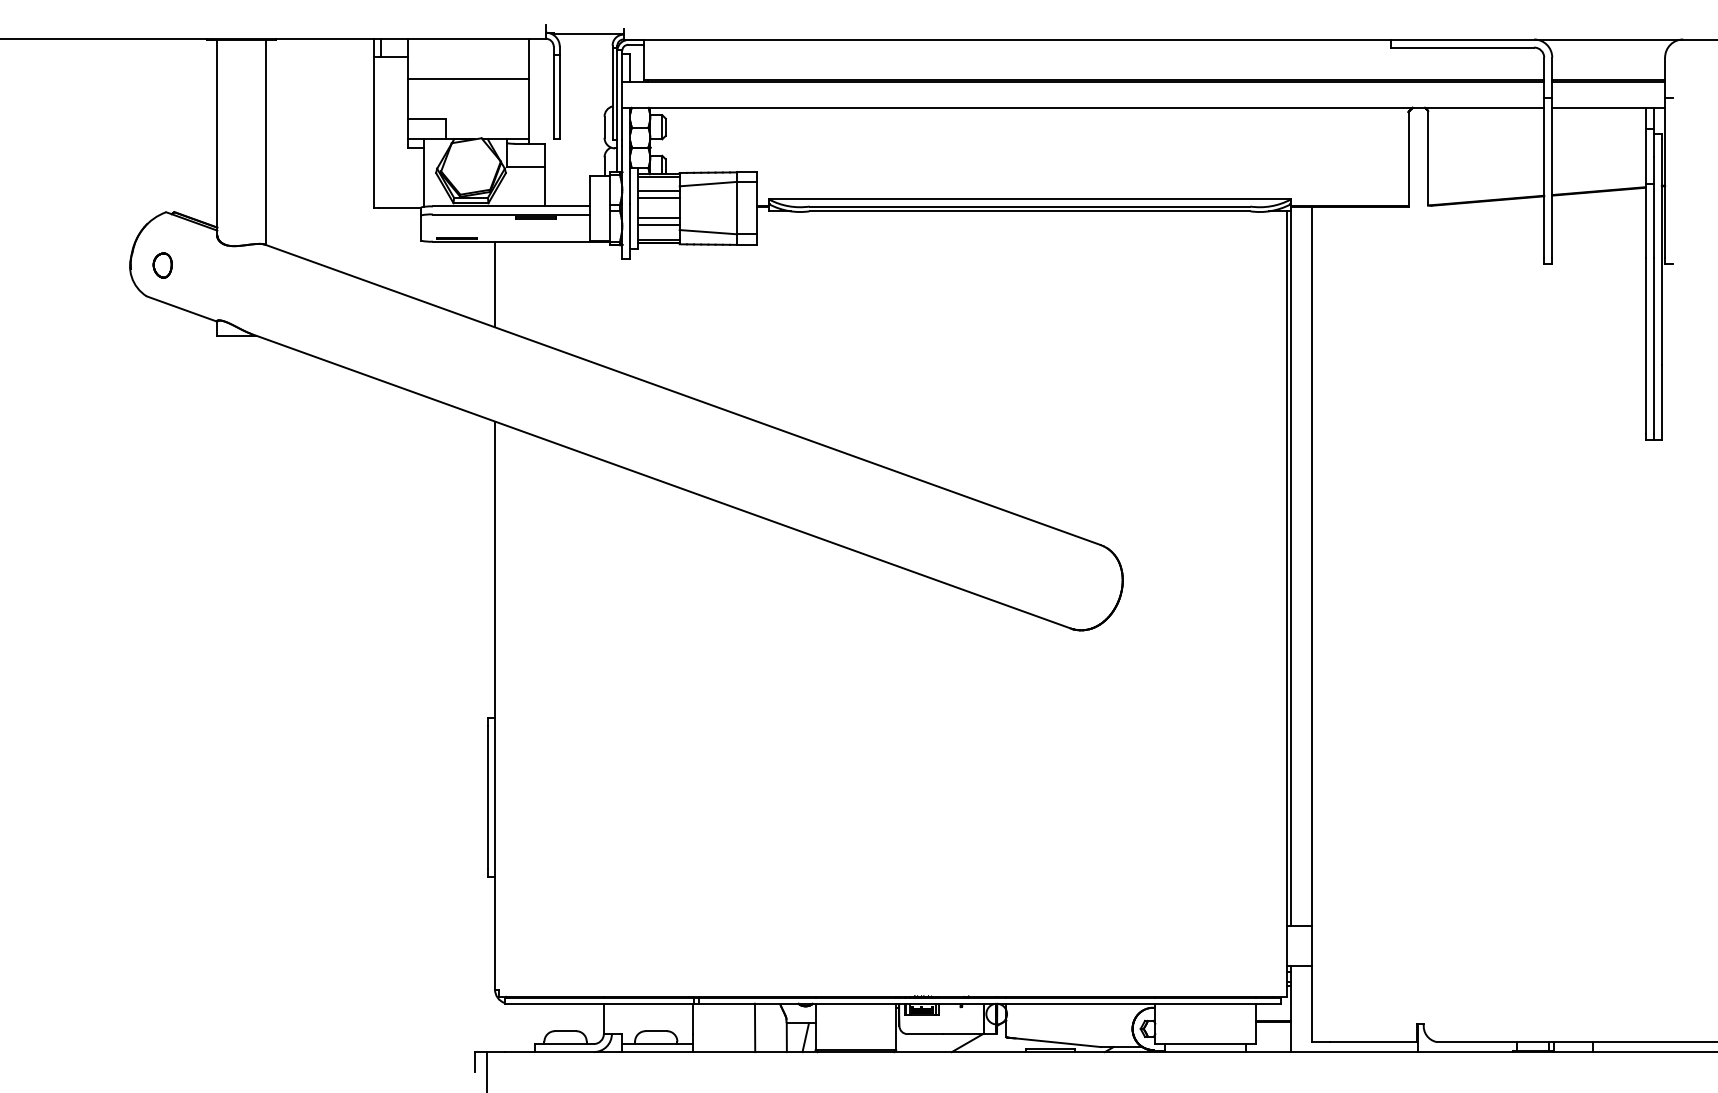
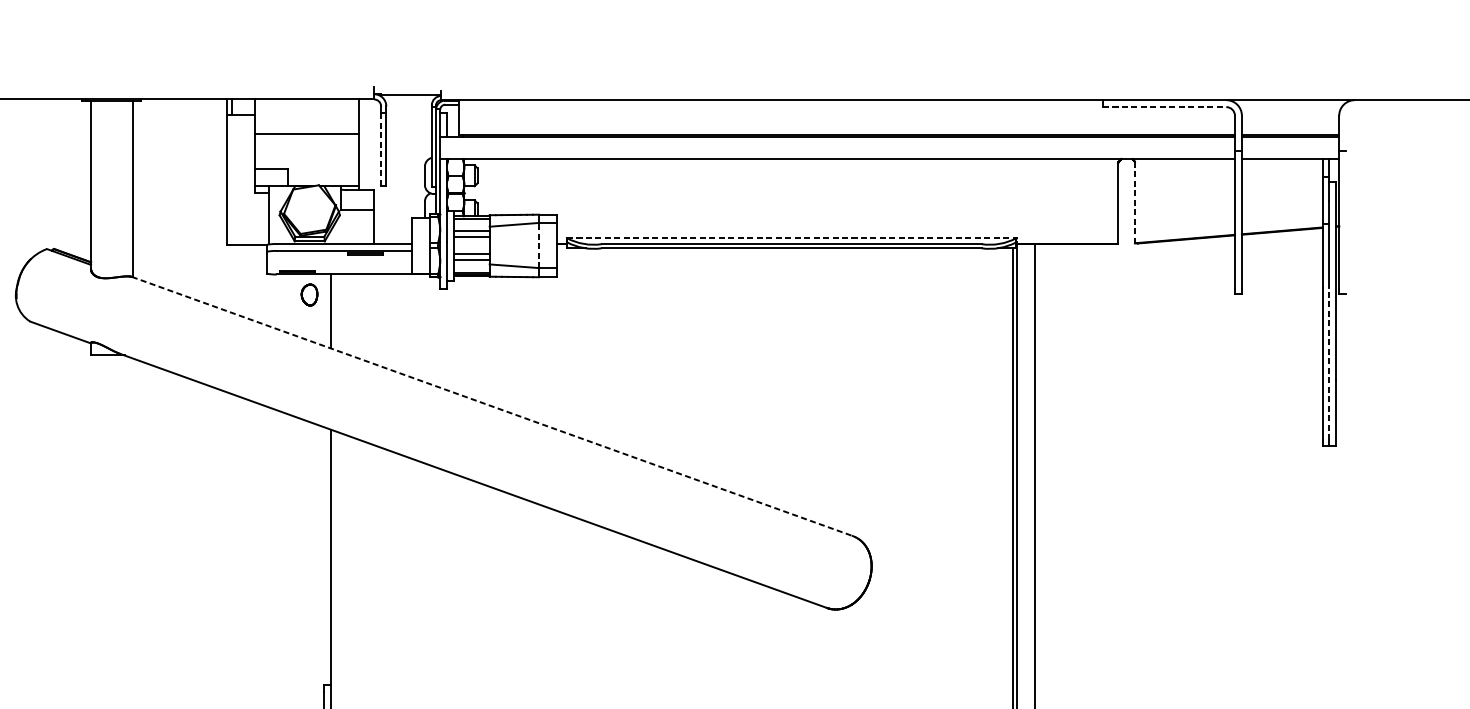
line: (1462, 47) -> (1164, 107), solid -> dashed
line: (553, 97) -> (380, 150), solid -> dashed
line: (1428, 158) -> (1135, 202), solid -> dashed
line: (1030, 199) -> (792, 238), solid -> dashed
line: (737, 207) -> (539, 244), solid -> dashed
part: (162, 265) -> (309, 294), moved
line: (1653, 345) -> (1329, 363), solid -> dashed
line: (683, 394) -> (492, 406), solid -> dashed

